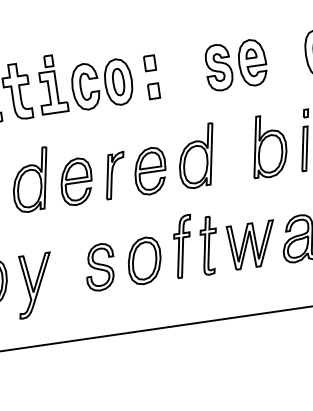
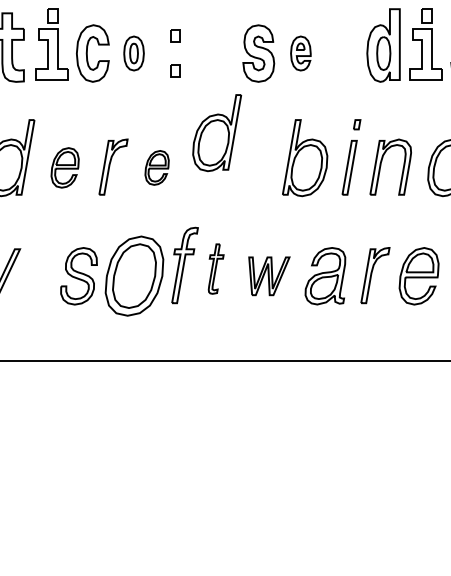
part: (149, 62) -> (175, 35), size x0.7
part: (252, 62) -> (300, 53), size x0.6
part: (118, 82) -> (133, 53), size x0.6
part: (153, 90) -> (175, 70), size x0.7
part: (197, 156) -> (217, 133), moved
part: (149, 171) -> (156, 167), size x0.6
part: (75, 181) -> (64, 167), size x0.7
part: (208, 245) -> (215, 268), size x0.7
part: (253, 245) -> (269, 276), size x0.7
part: (143, 261) -> (133, 276), size x1.4

